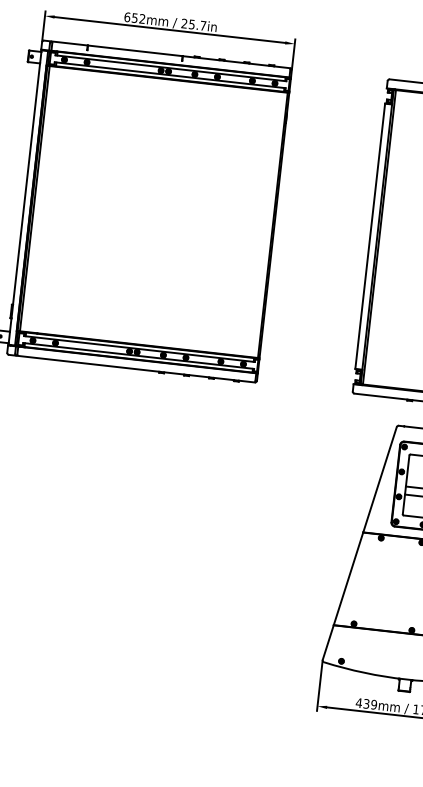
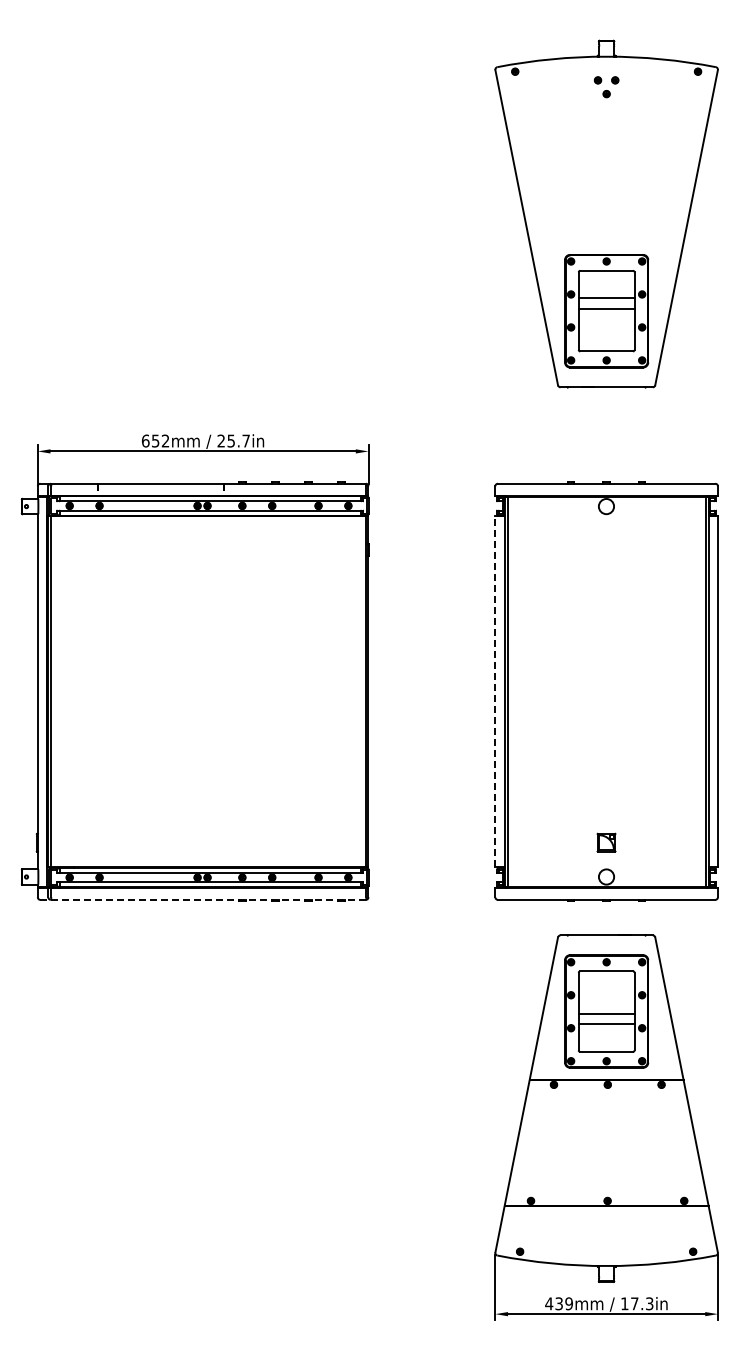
line: (370, 236) -> (495, 691), solid -> dashed
line: (132, 368) -> (203, 899), solid -> dashed

